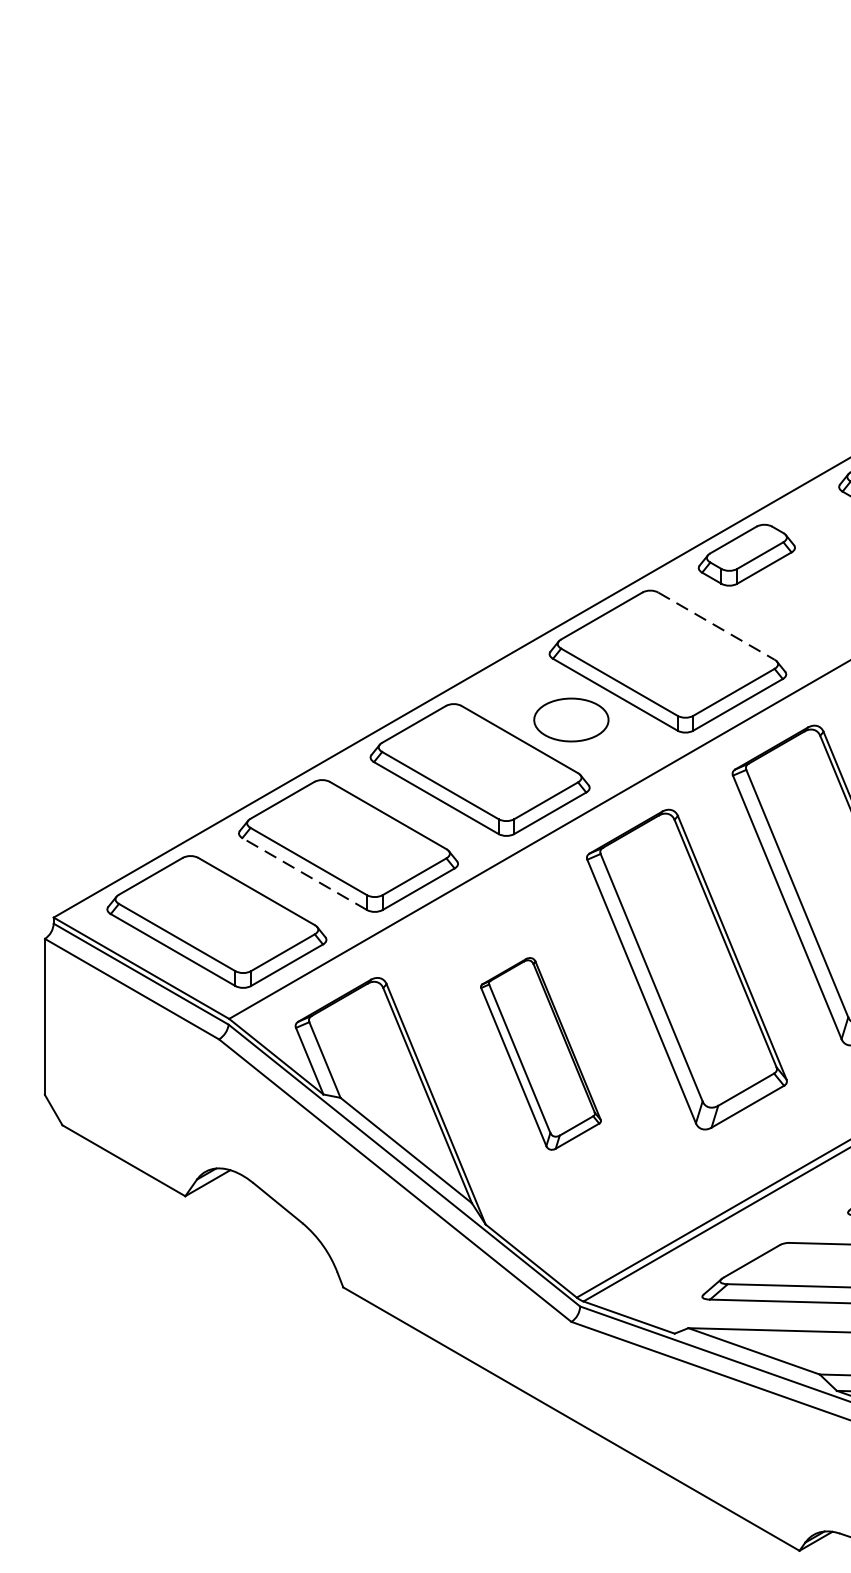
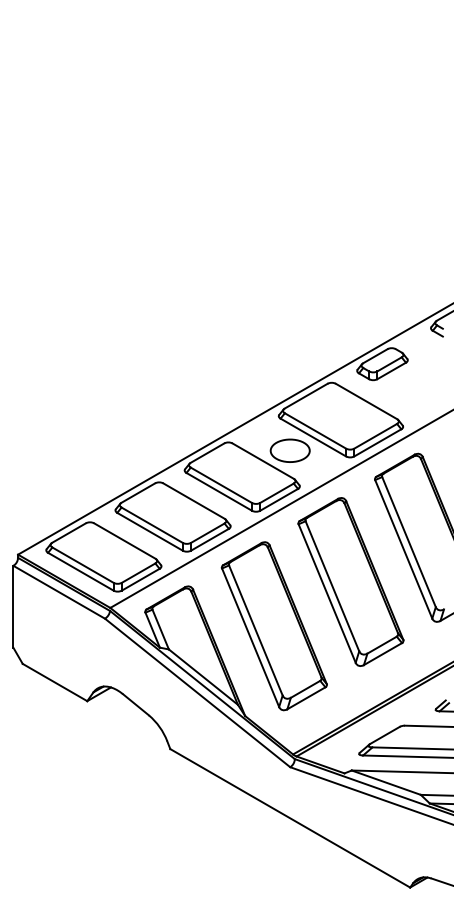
line: (716, 626) -> (366, 401), dashed -> solid
line: (305, 873) -> (150, 531), dashed -> solid
part: (539, 1054) -> (273, 626), size x1.67

